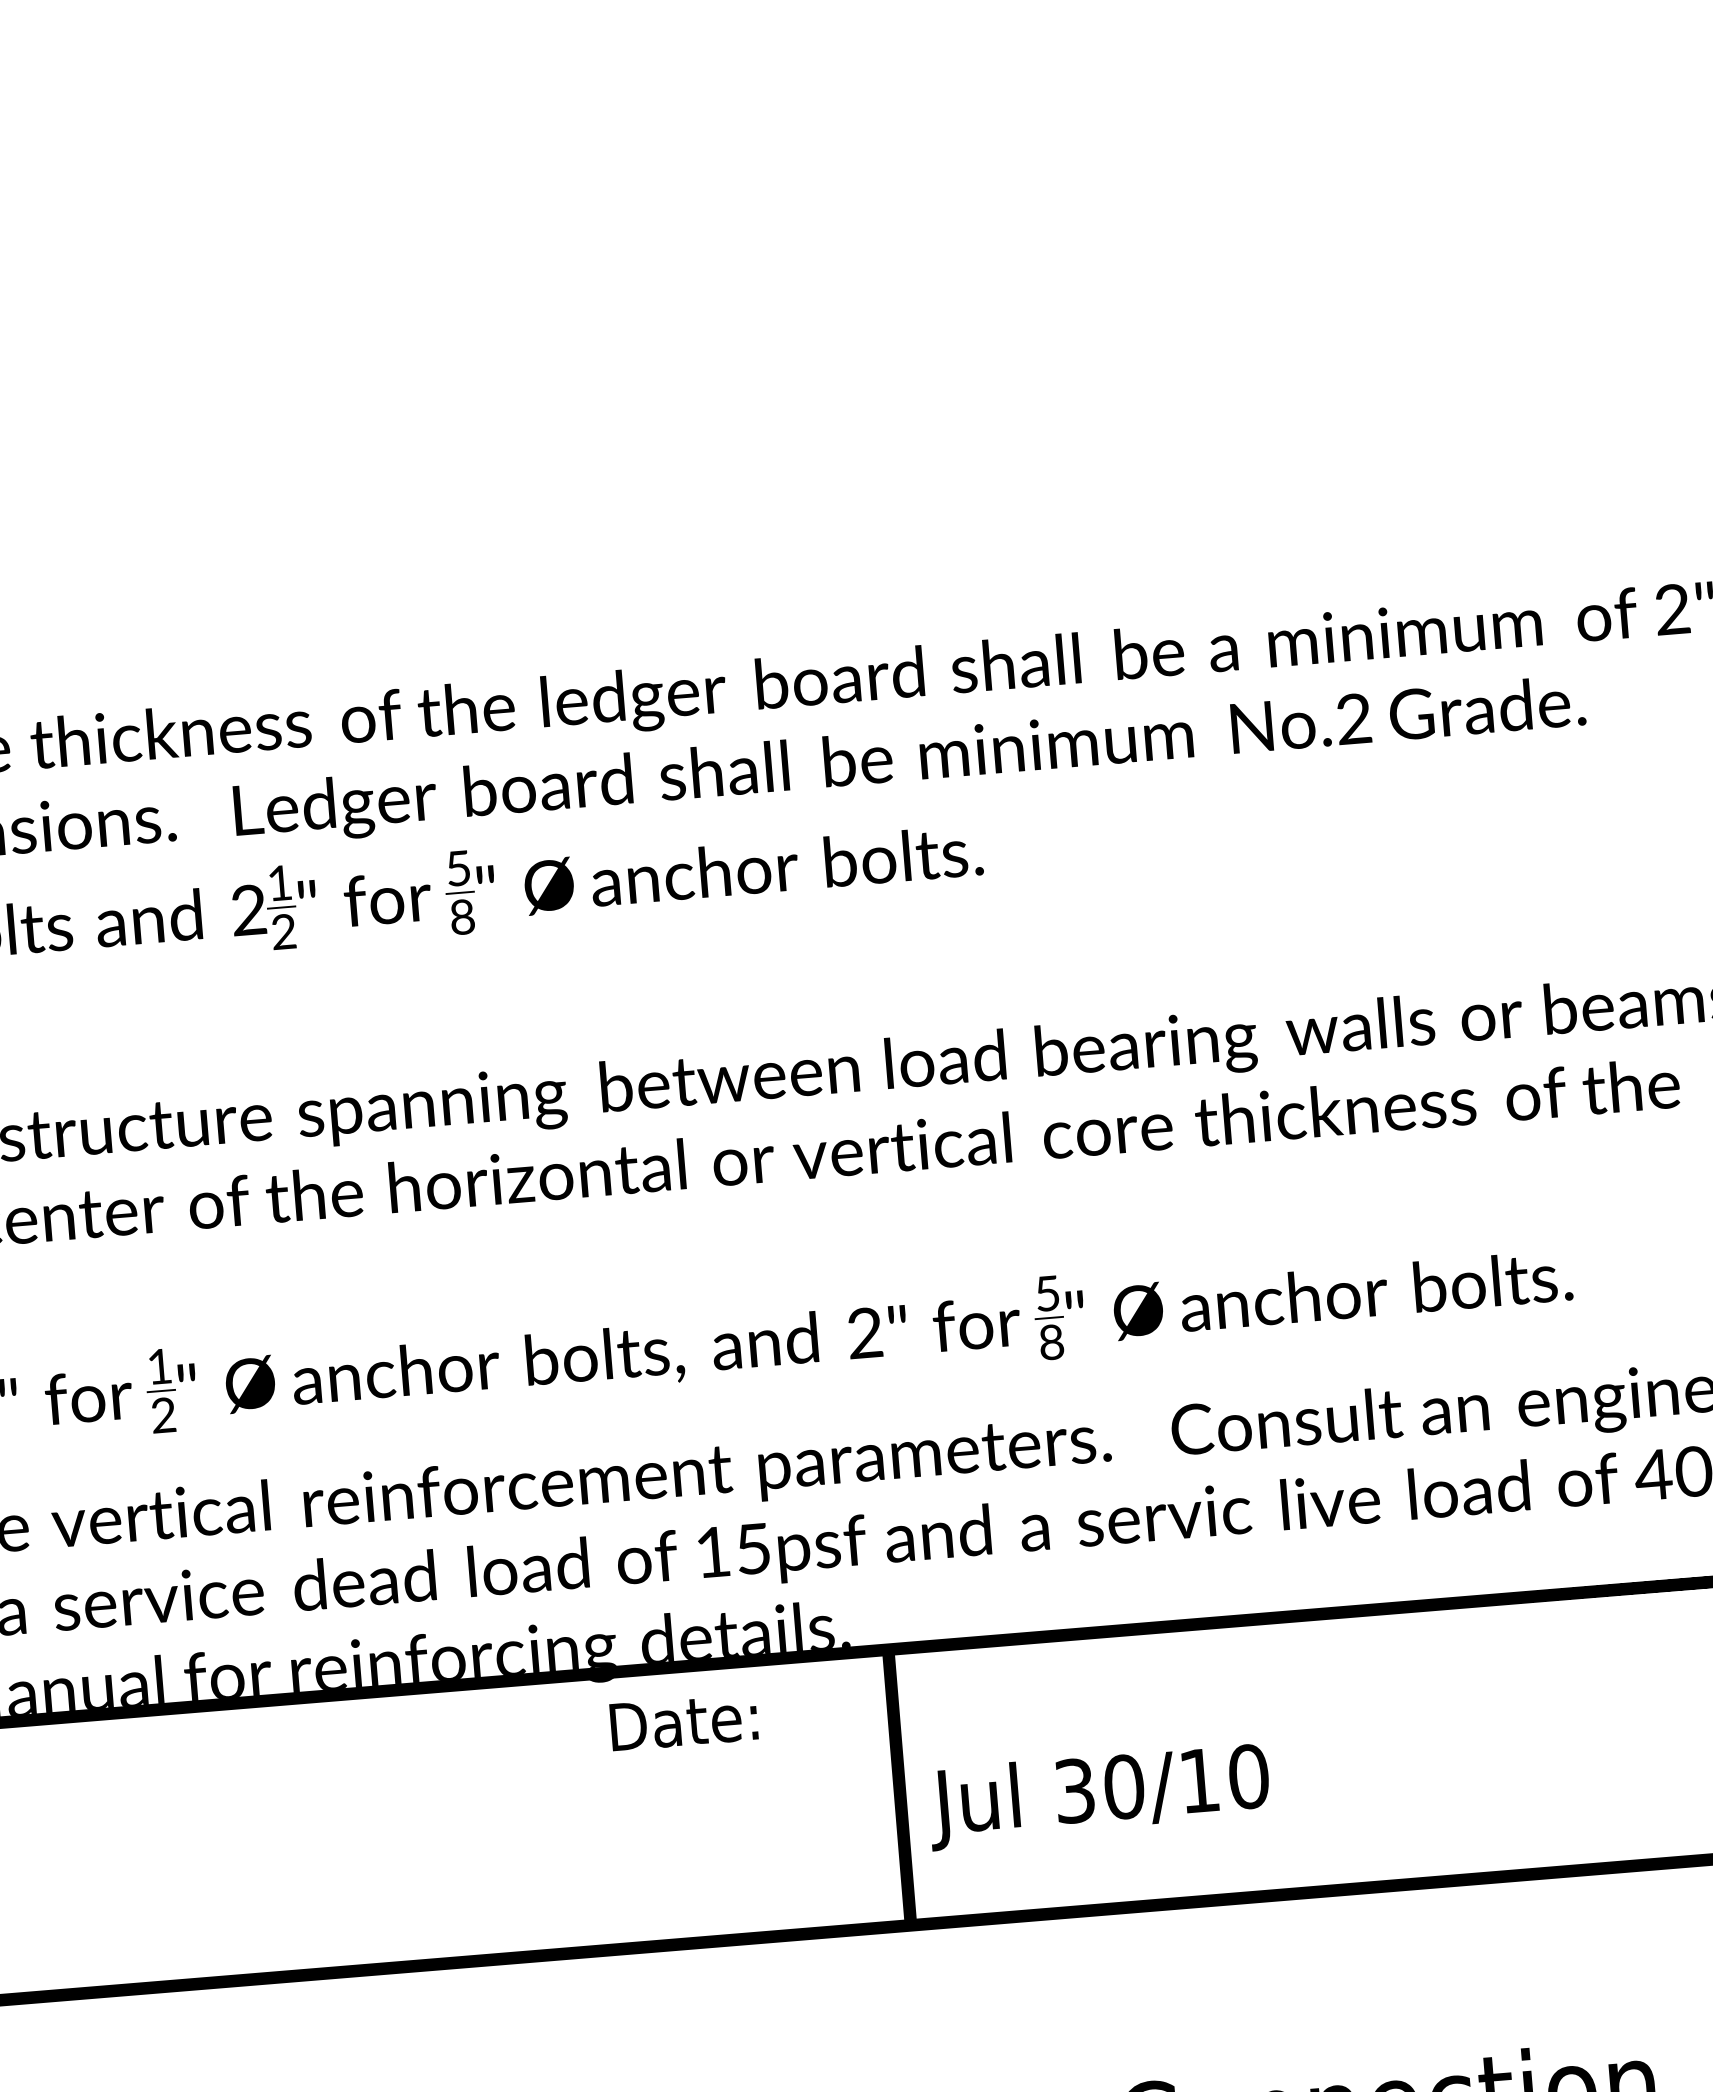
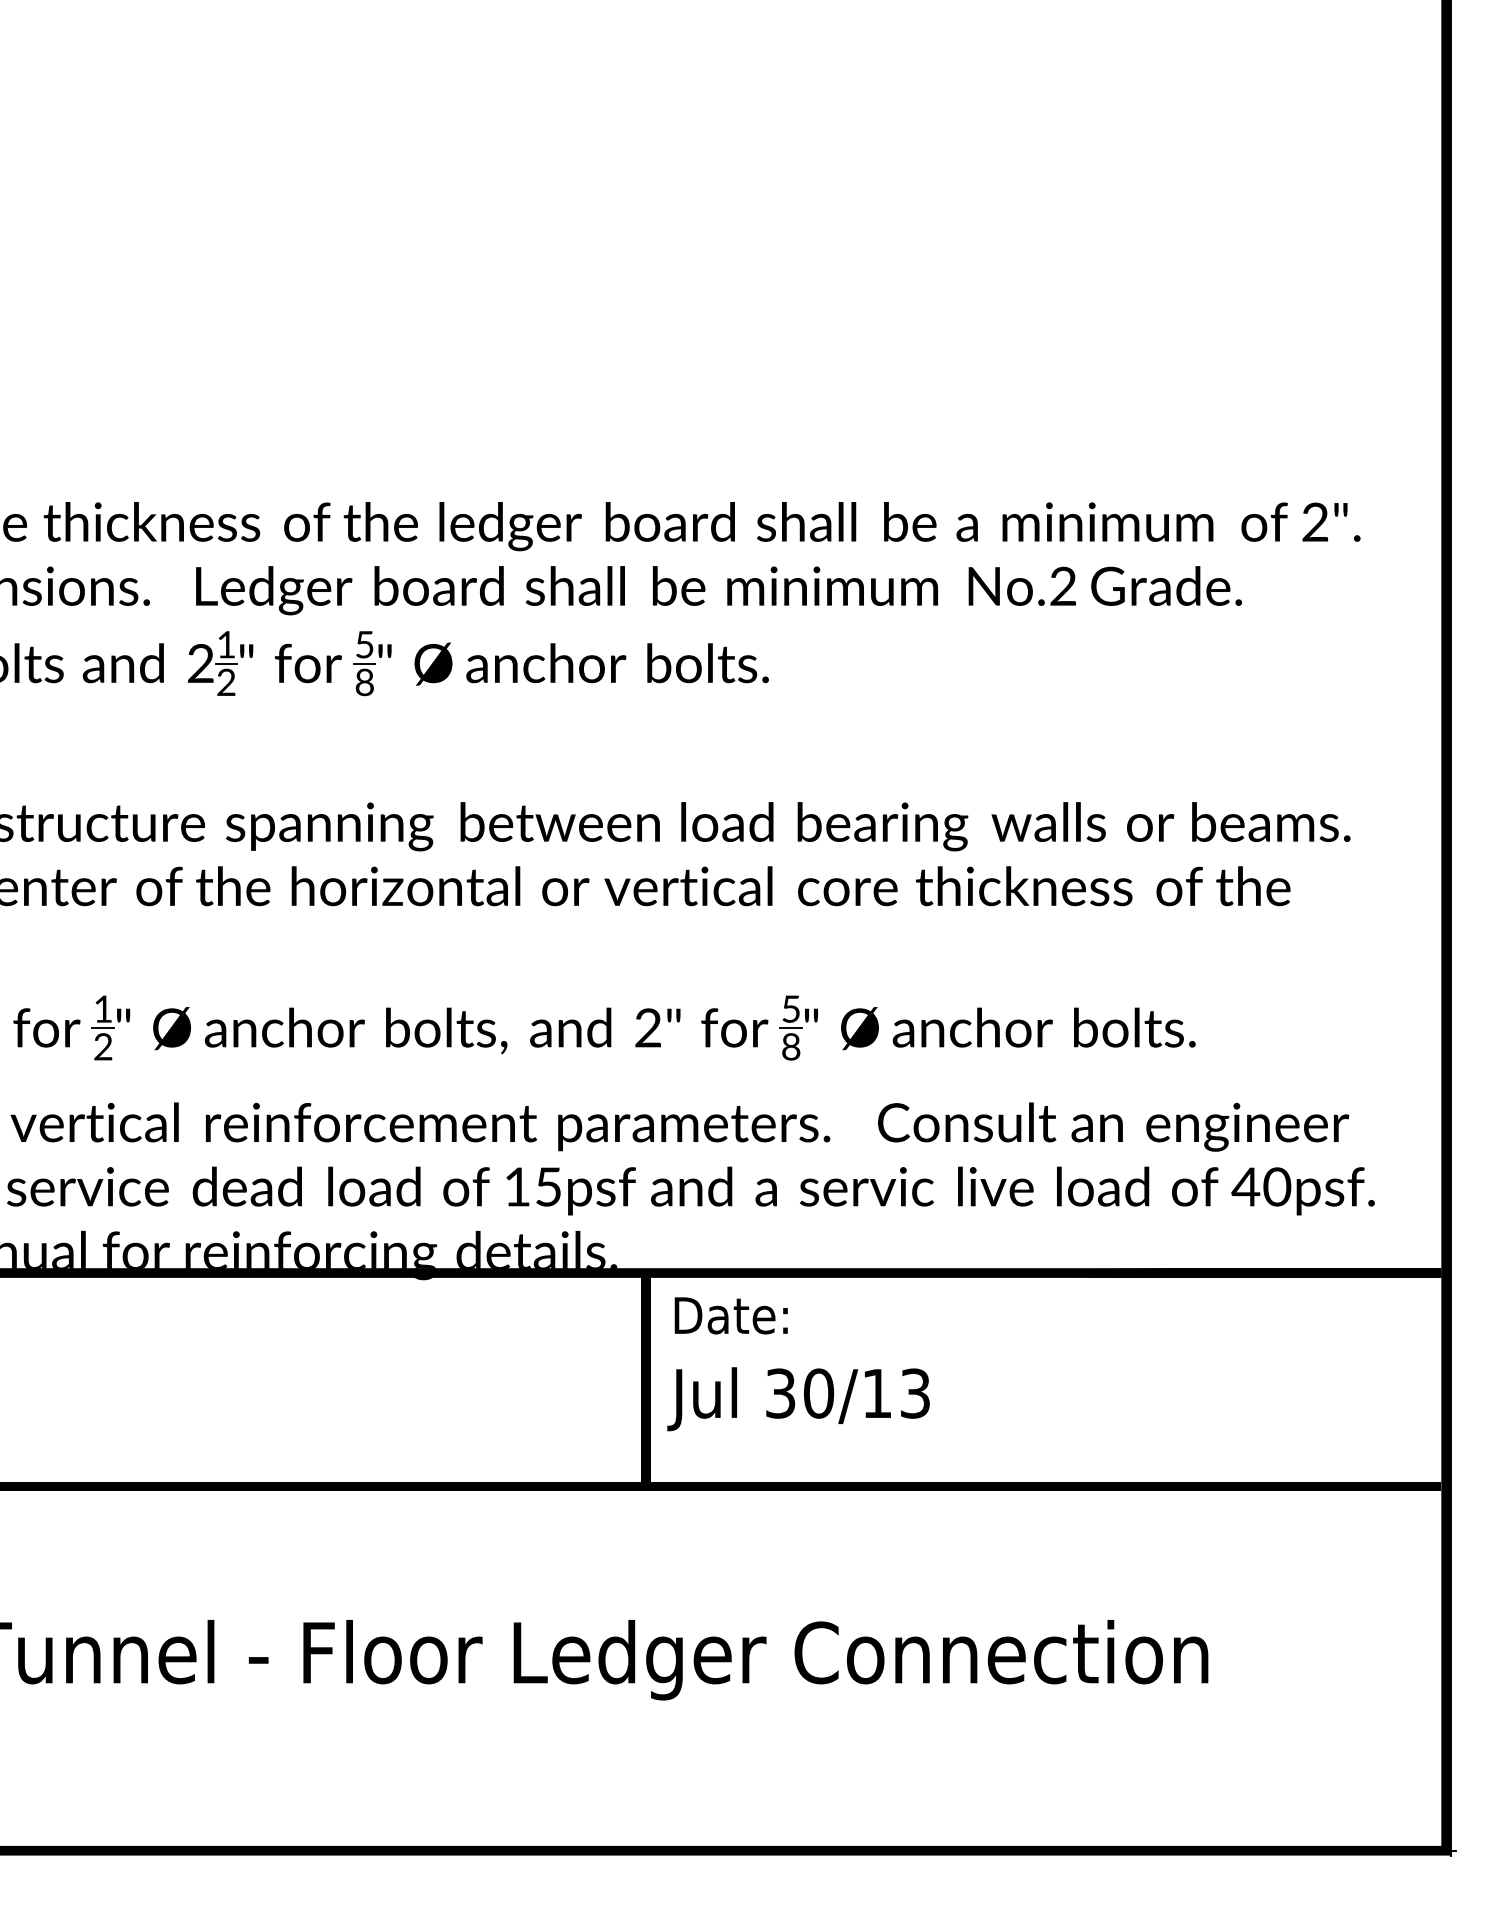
text: (682, 1721) -> (730, 1315), moved
text: (1248, 1776) -> (915, 1393), 30/10 -> 30/13

